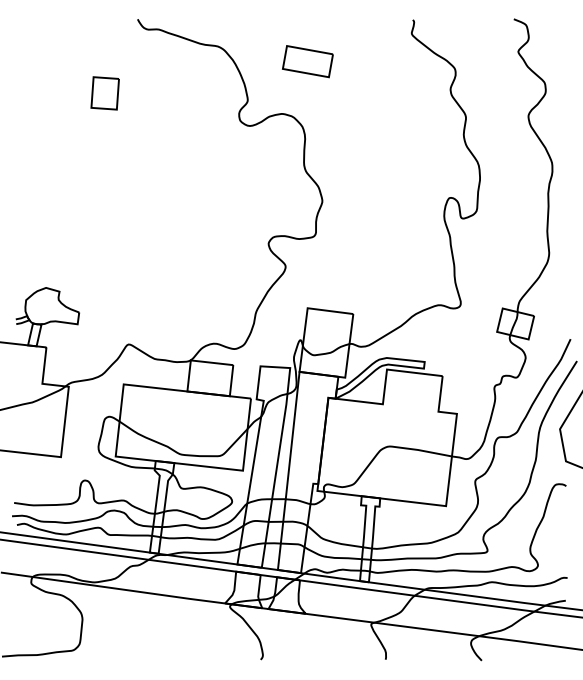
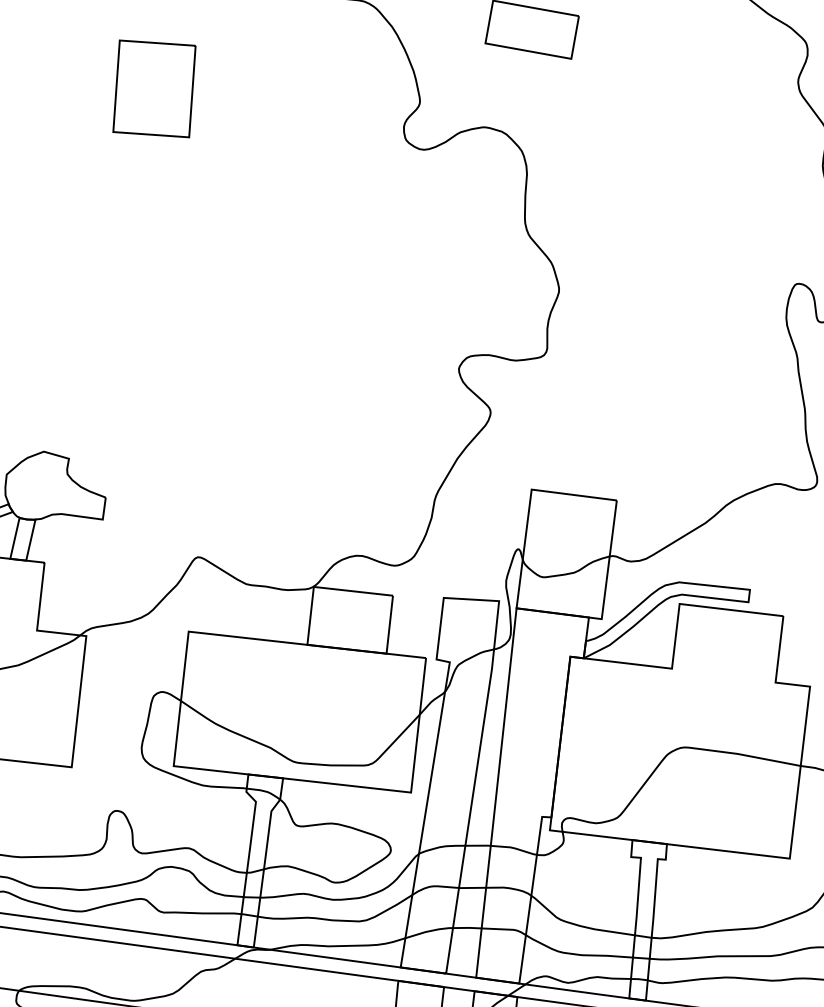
part: (104, 93) -> (152, 89), size x1.6

